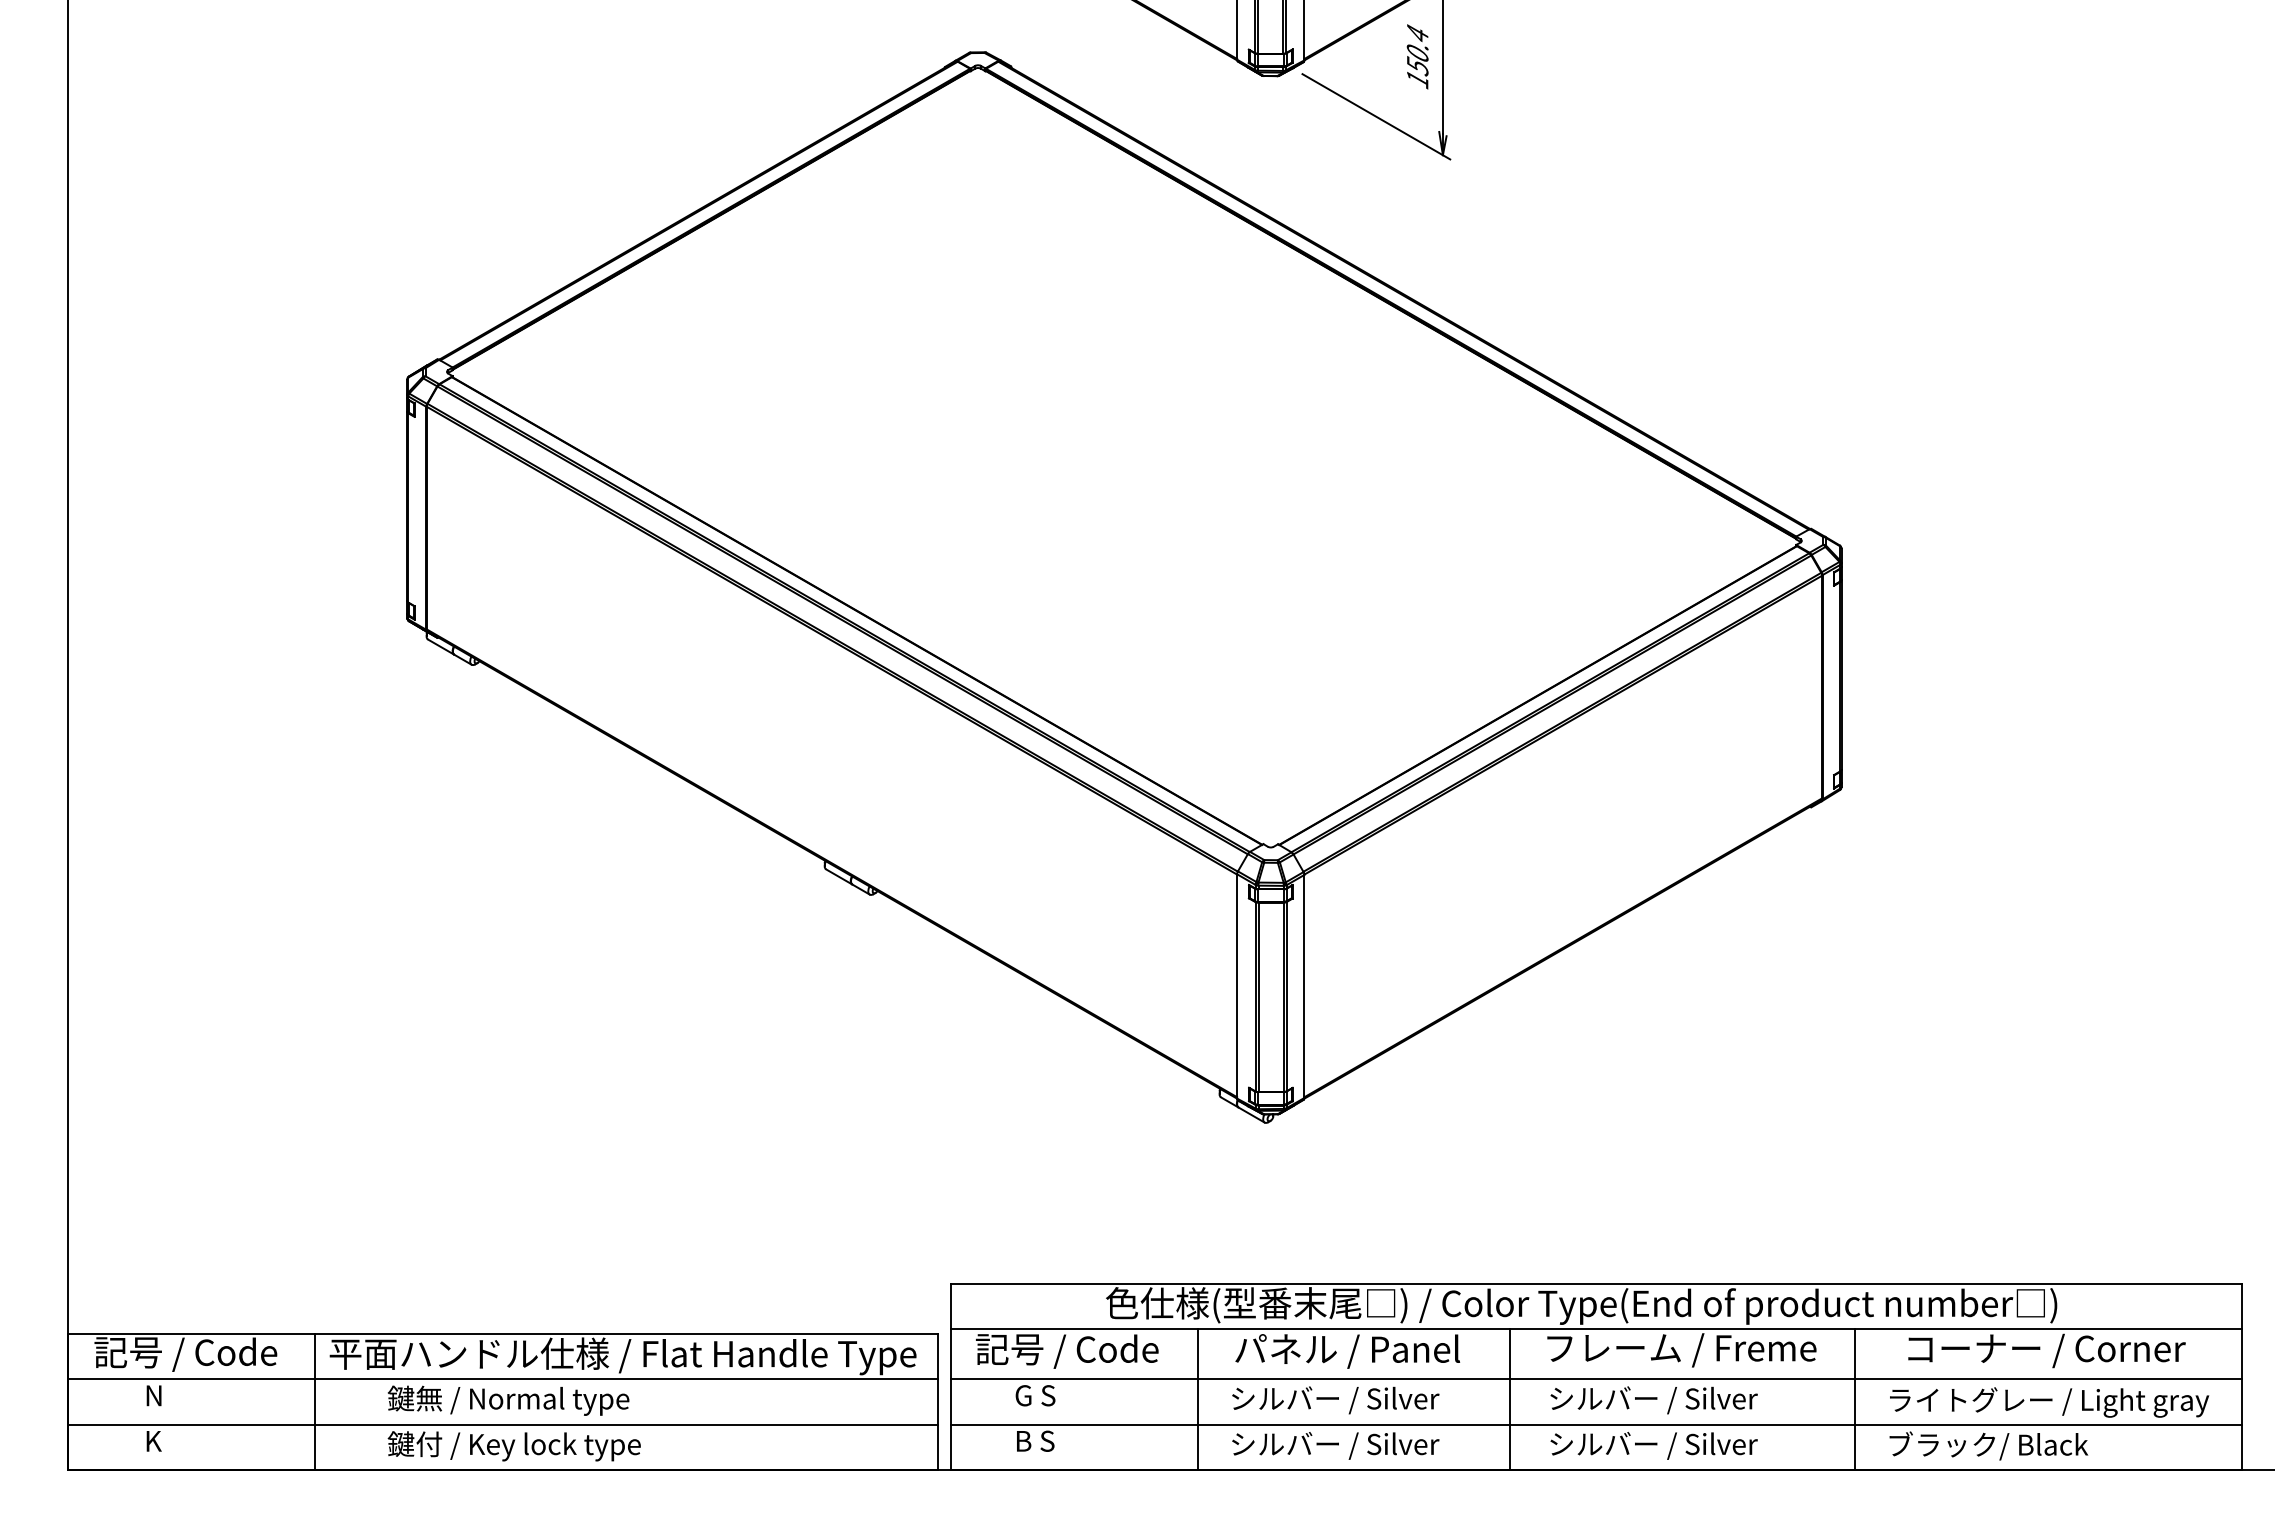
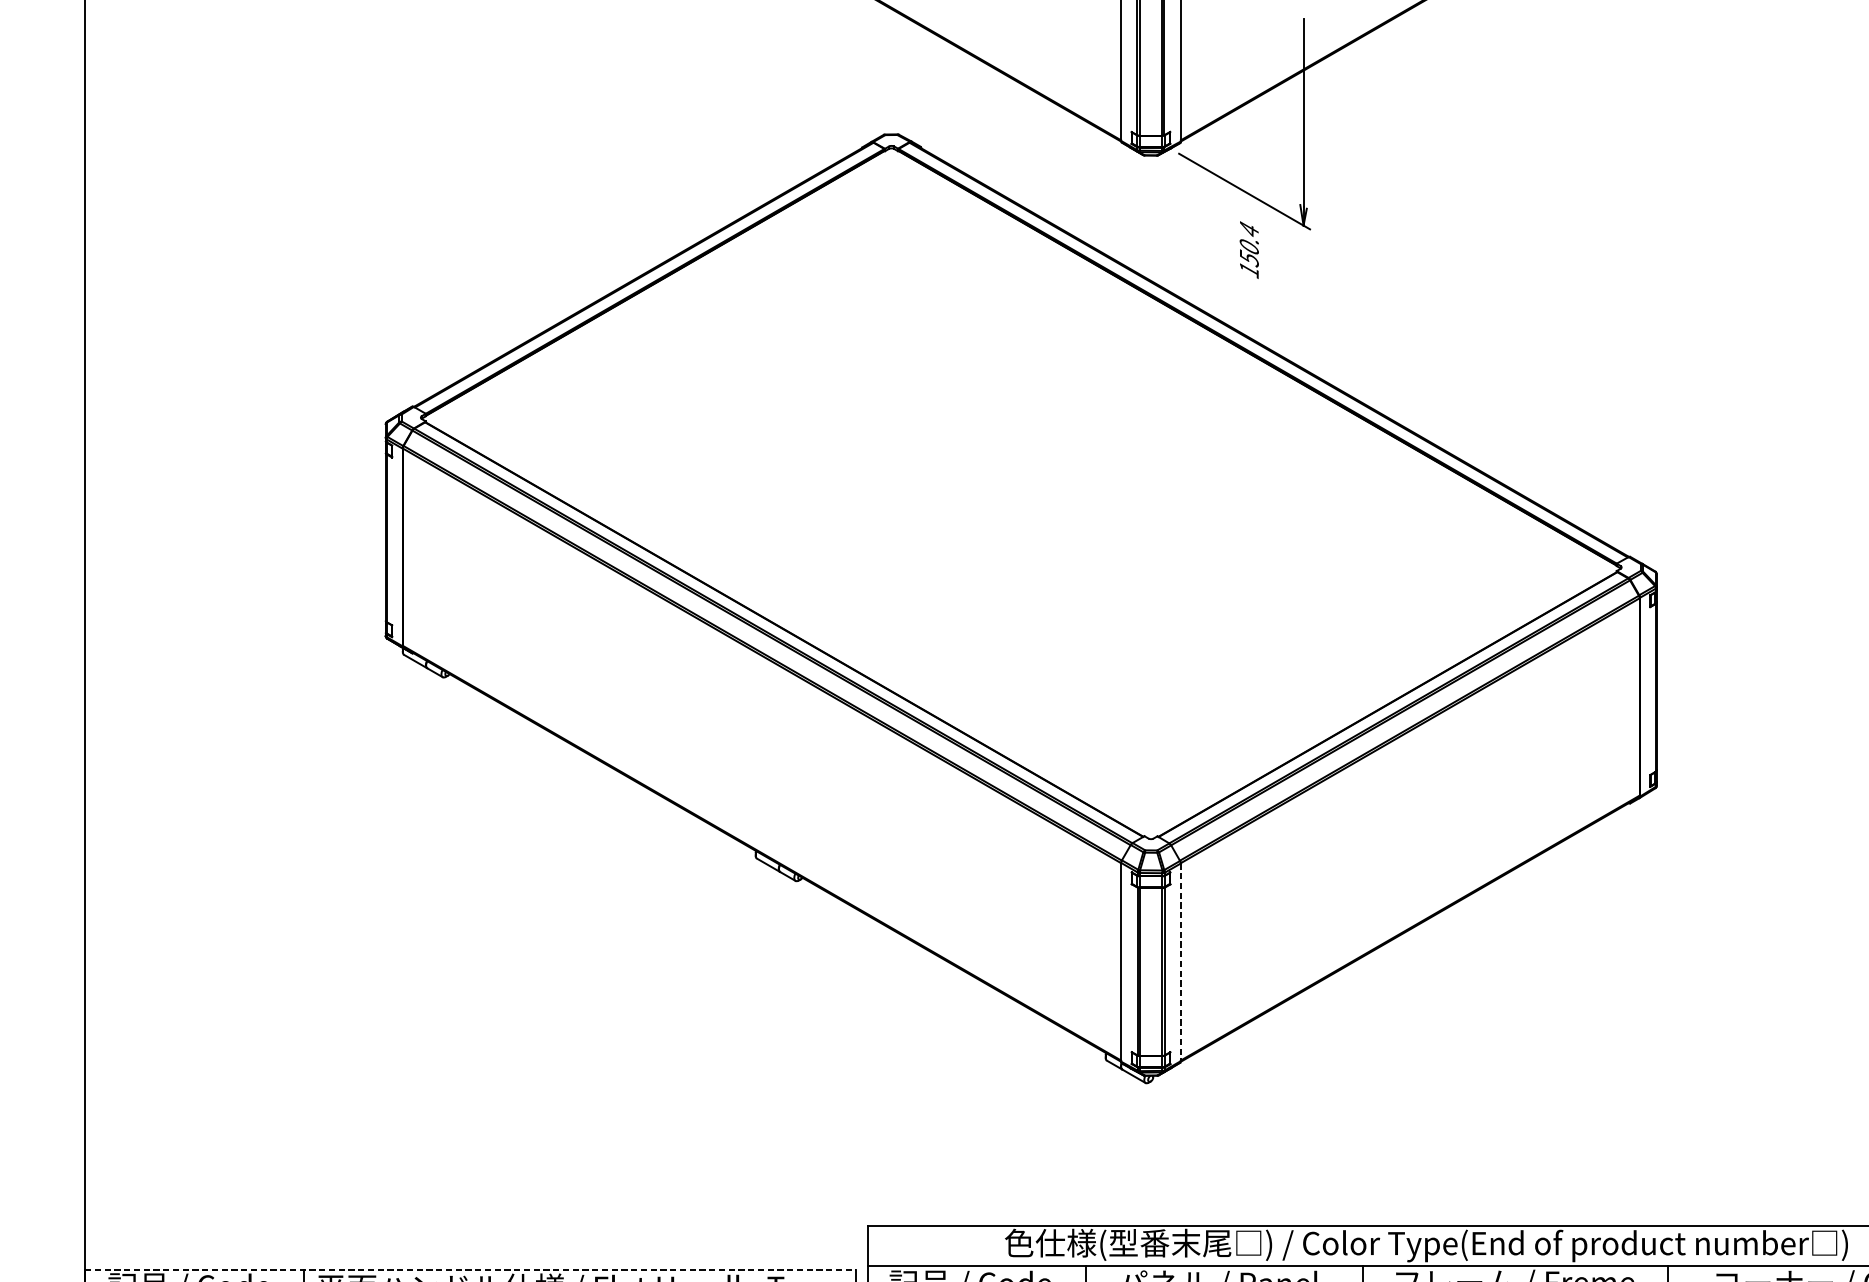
text: (1417, 56) -> (1249, 249), moved
line: (1304, 986) -> (1180, 962), solid -> dashed
line: (502, 1333) -> (470, 1269), solid -> dashed

